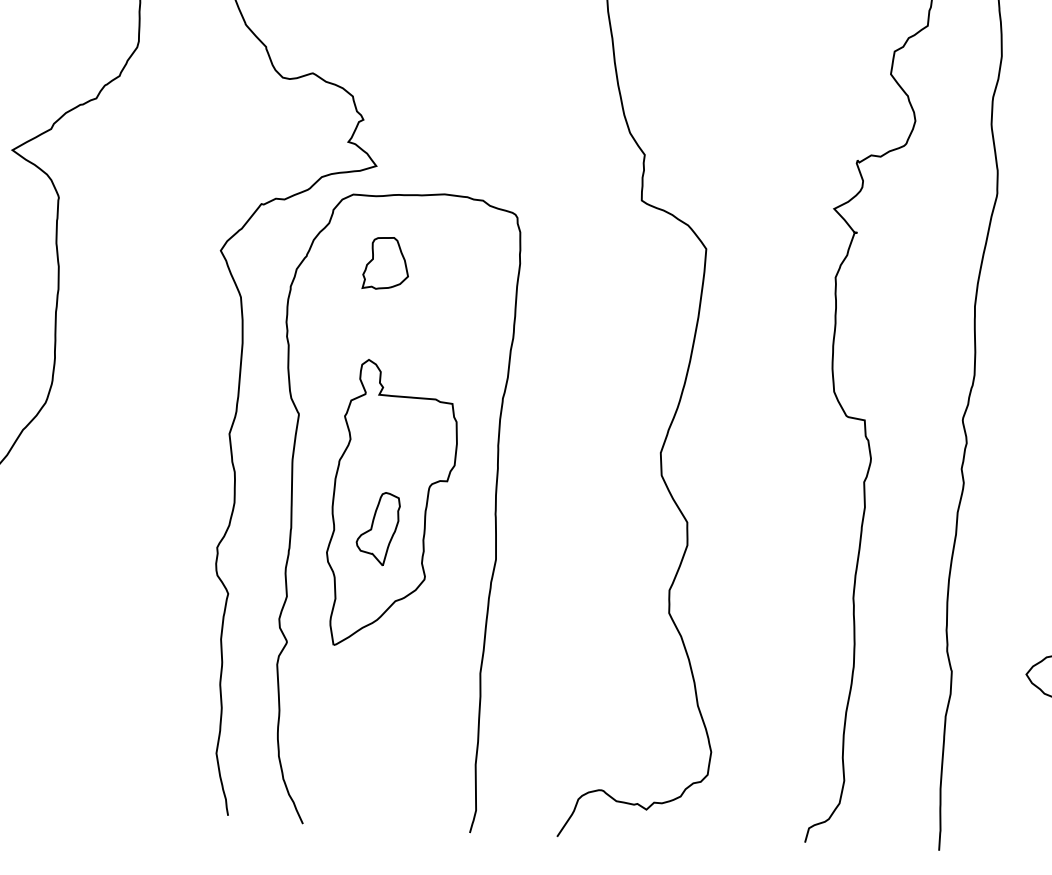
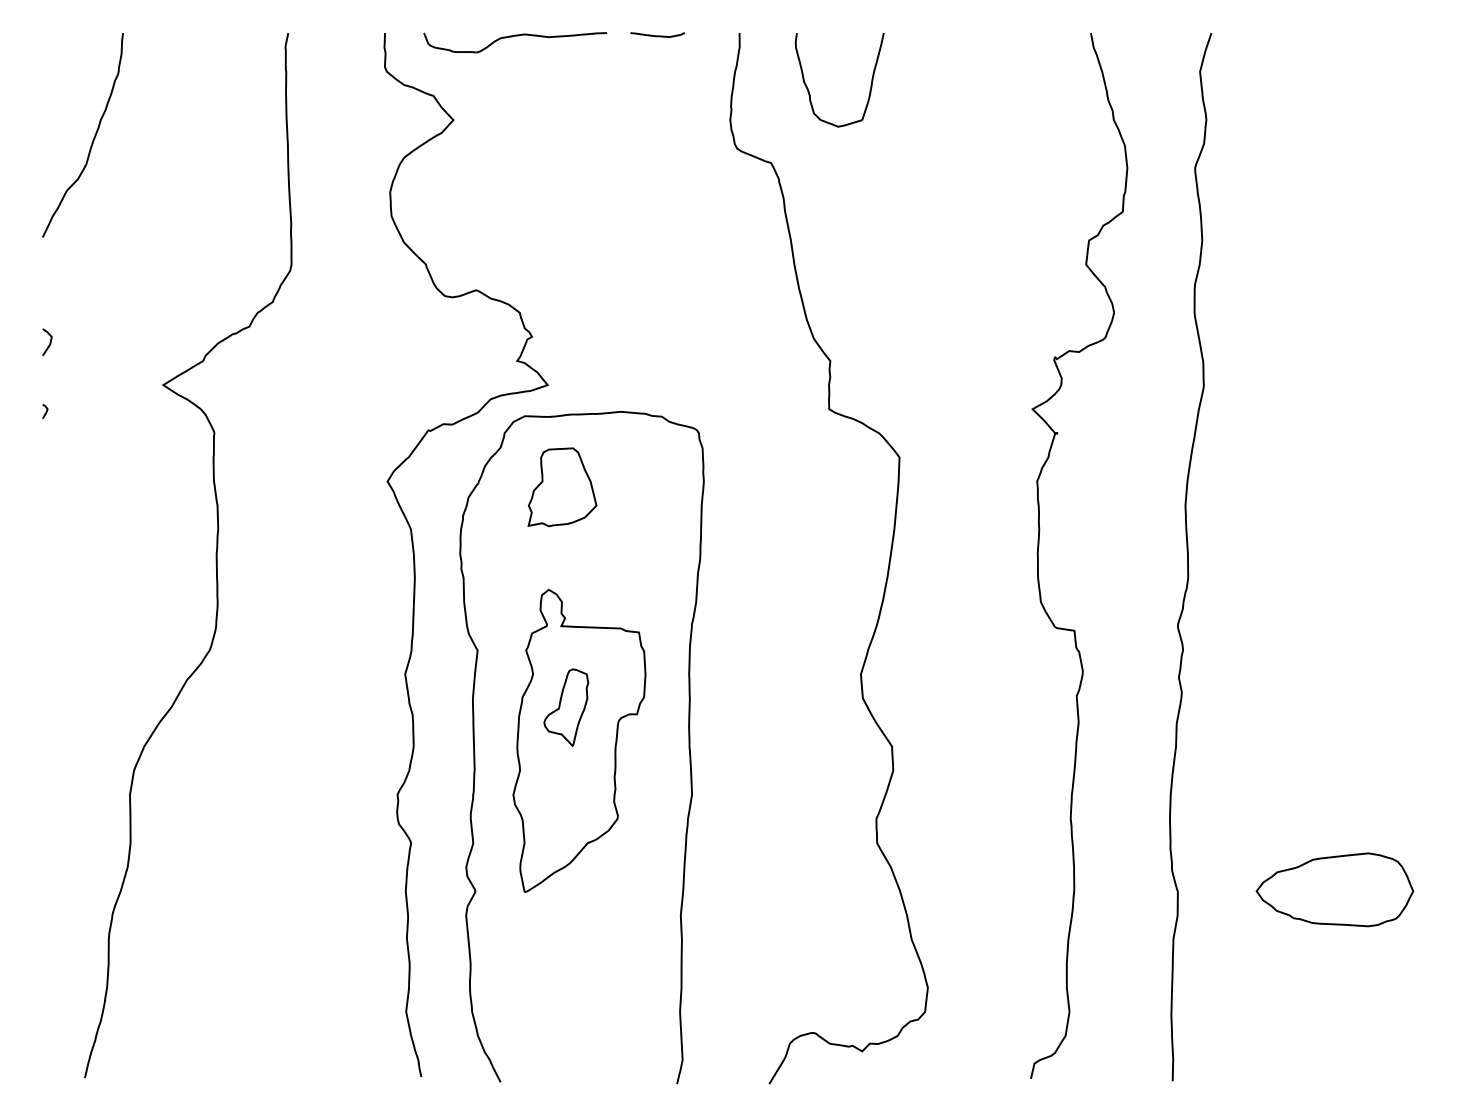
part: (386, 263) -> (562, 487), size x1.43
part: (378, 528) -> (566, 707), moved

